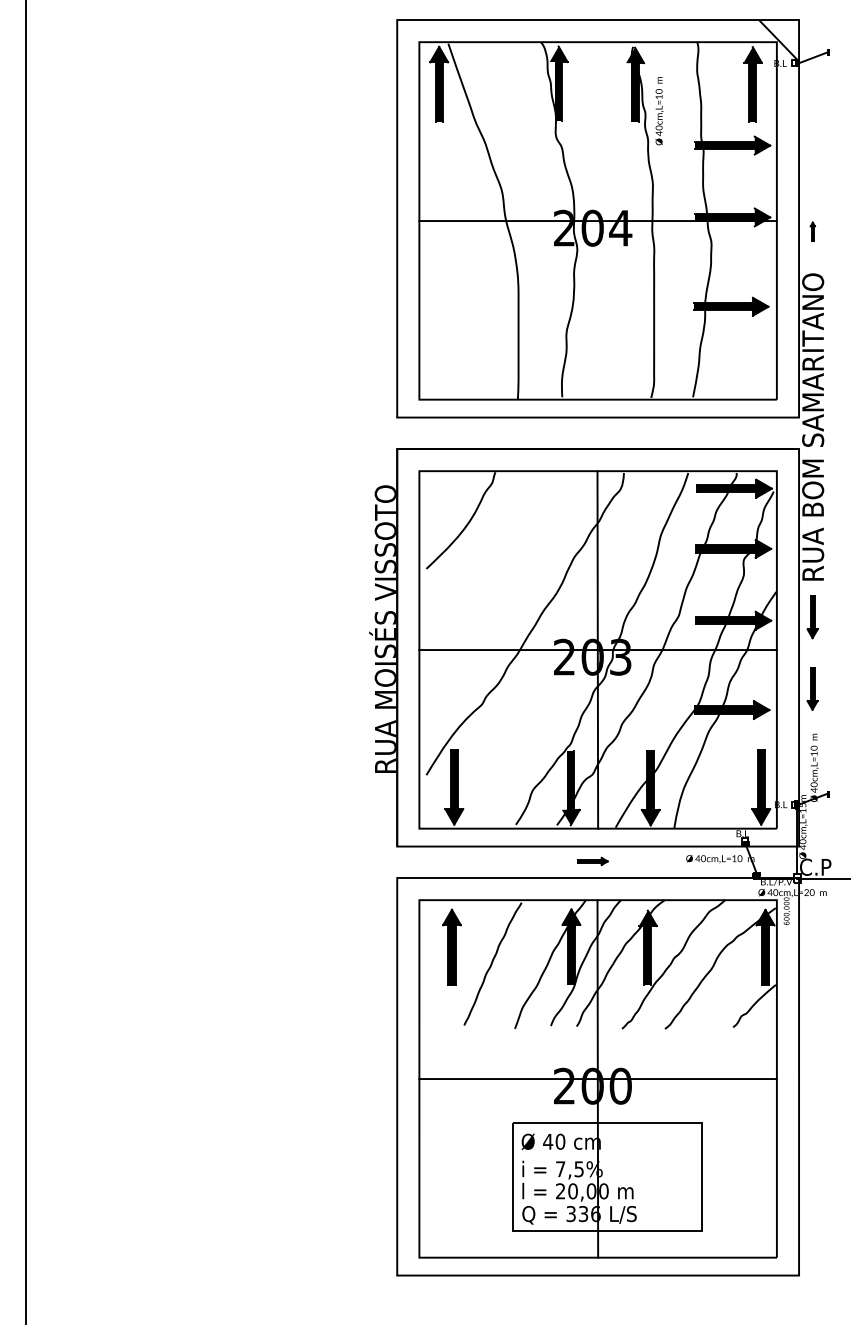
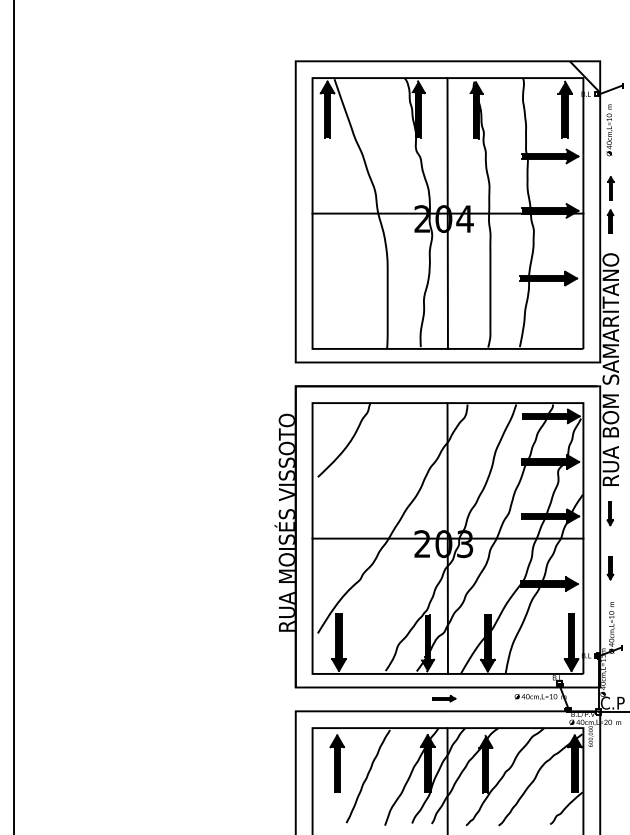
text: (659, 111) -> (609, 130), moved
part: (812, 187) -> (610, 188), added
line: (597, 220) -> (447, 213), added
part: (812, 231) -> (610, 221), size x1.67
part: (811, 617) -> (609, 513), size x0.71
part: (812, 688) -> (610, 567), size x0.71

